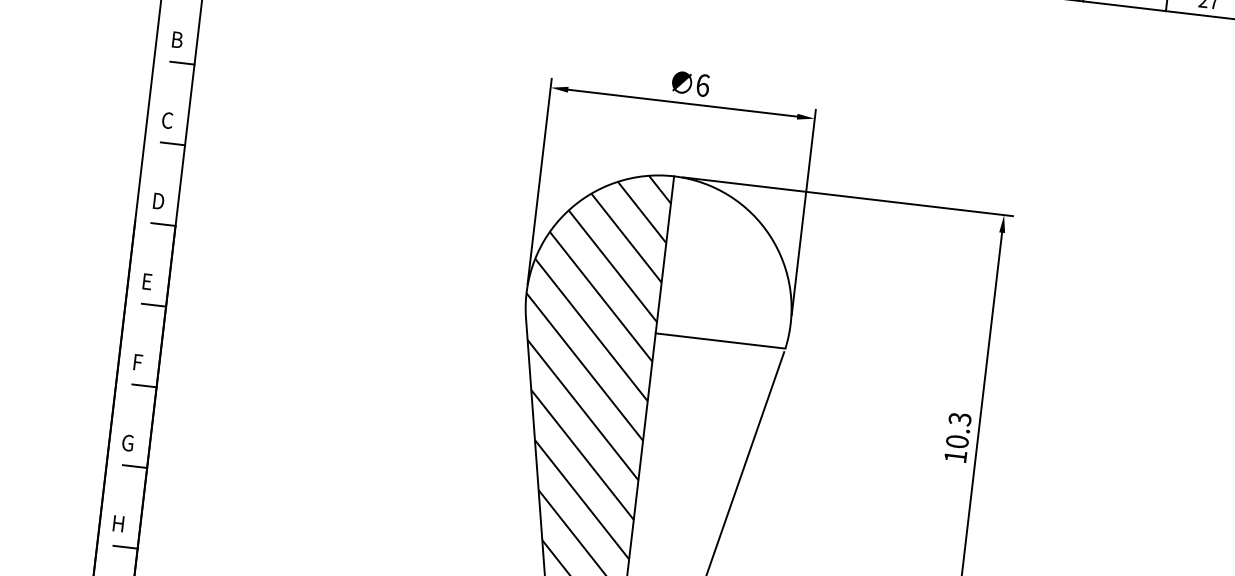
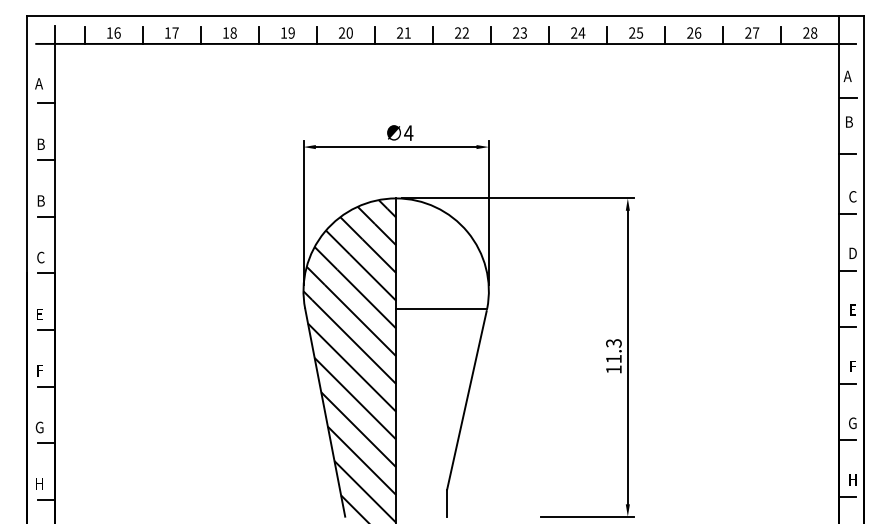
text: (702, 85) -> (408, 133), 6 -> 4
text: (167, 119) -> (40, 200), C -> B
text: (158, 201) -> (41, 257), D -> C
text: (956, 440) -> (613, 358), 10.3 -> 11.3

